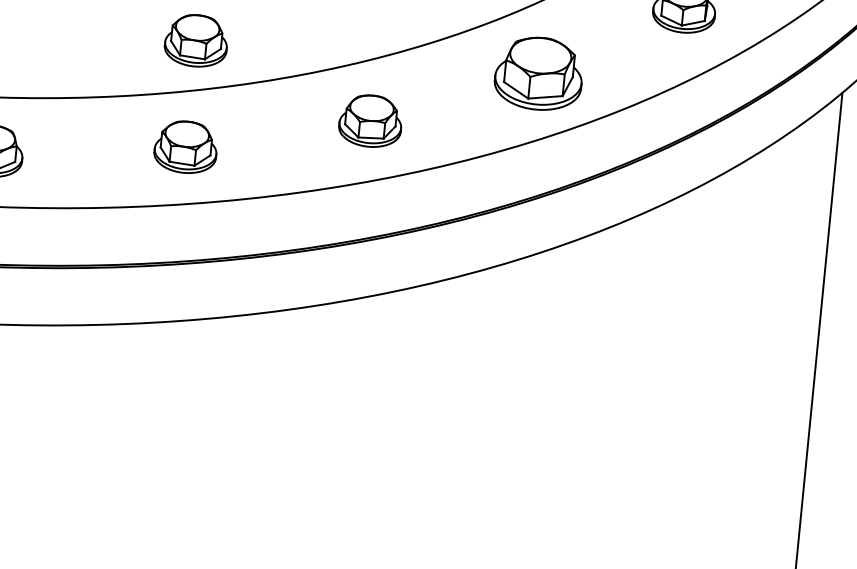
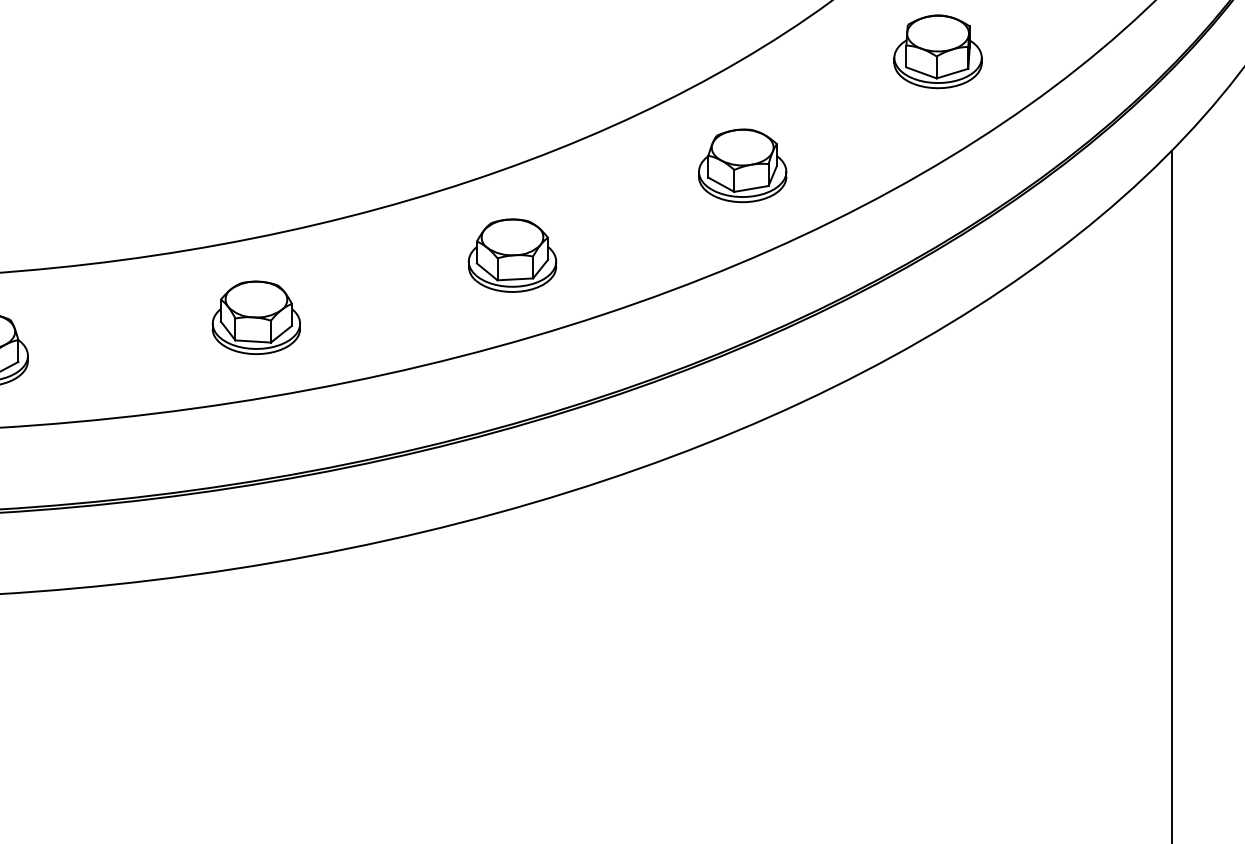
part: (195, 40) -> (255, 166), removed
part: (539, 73) -> (742, 165), size x0.71

